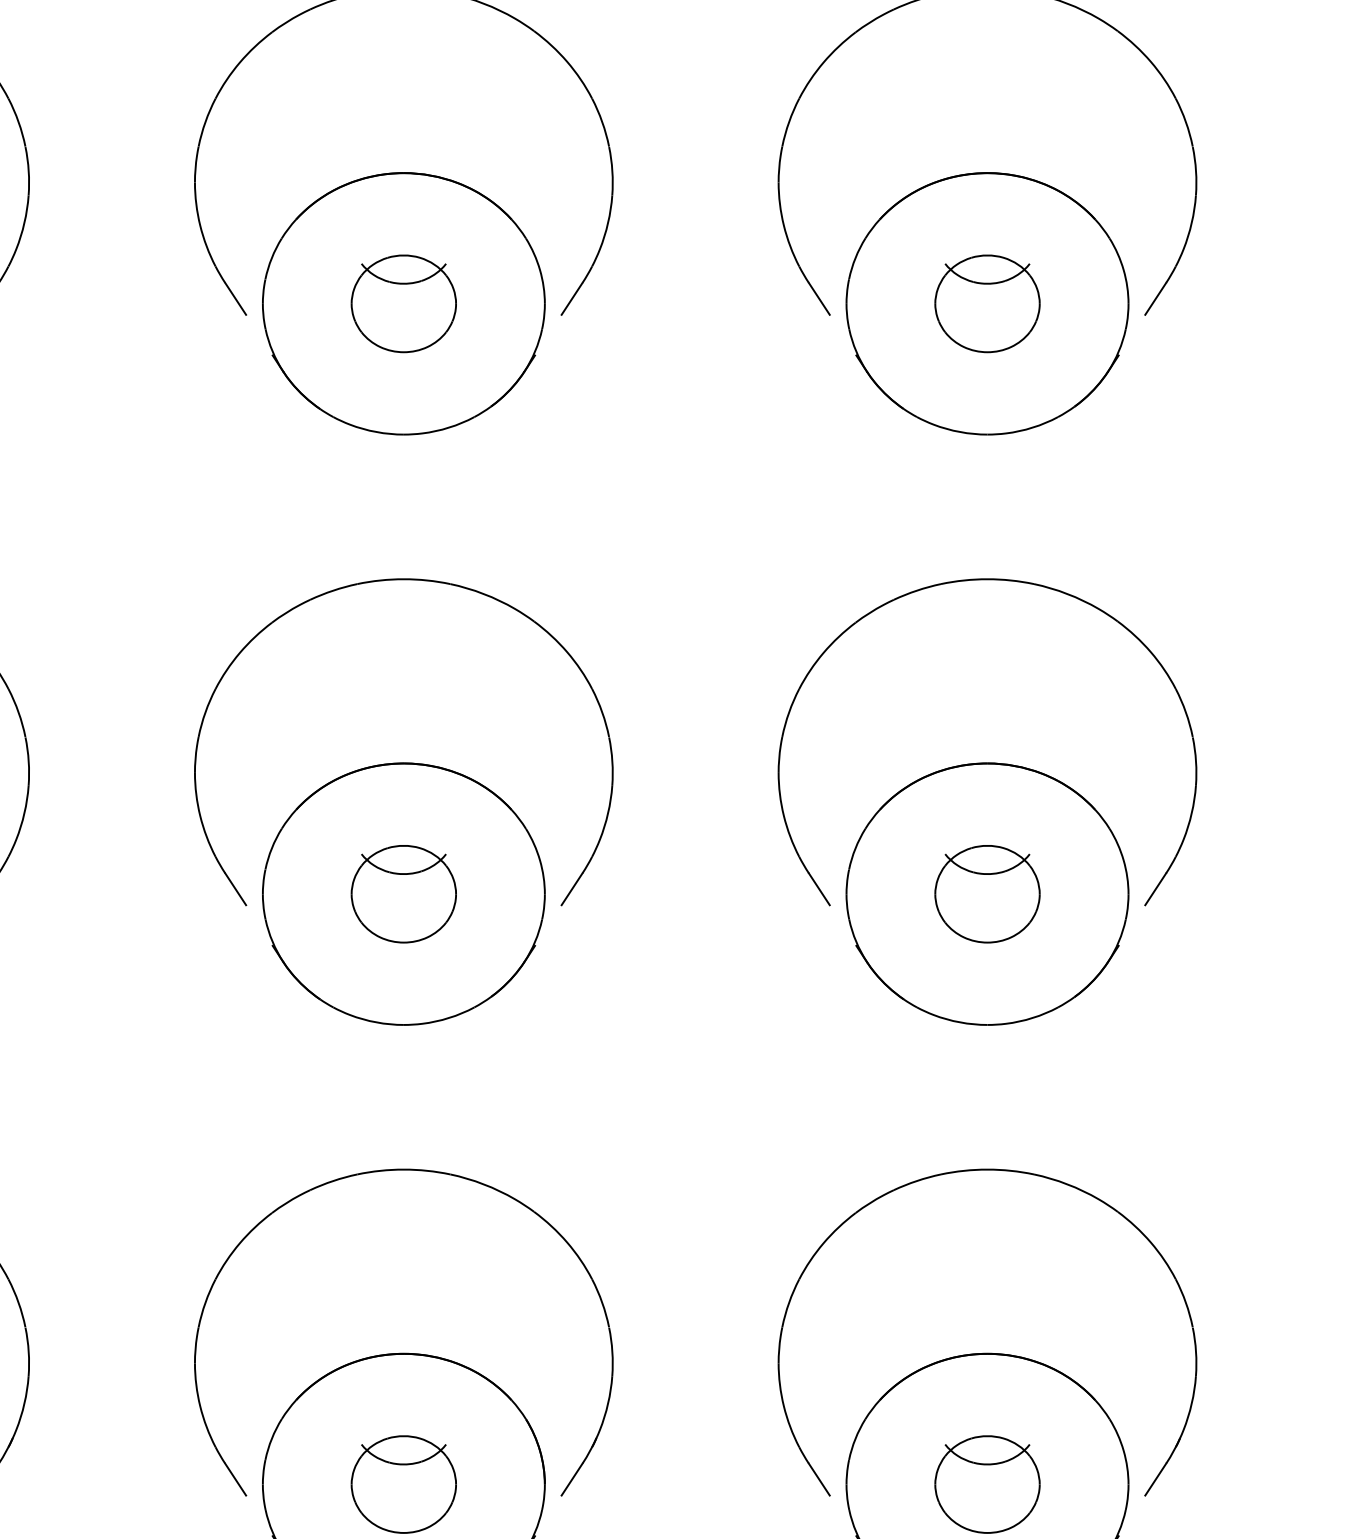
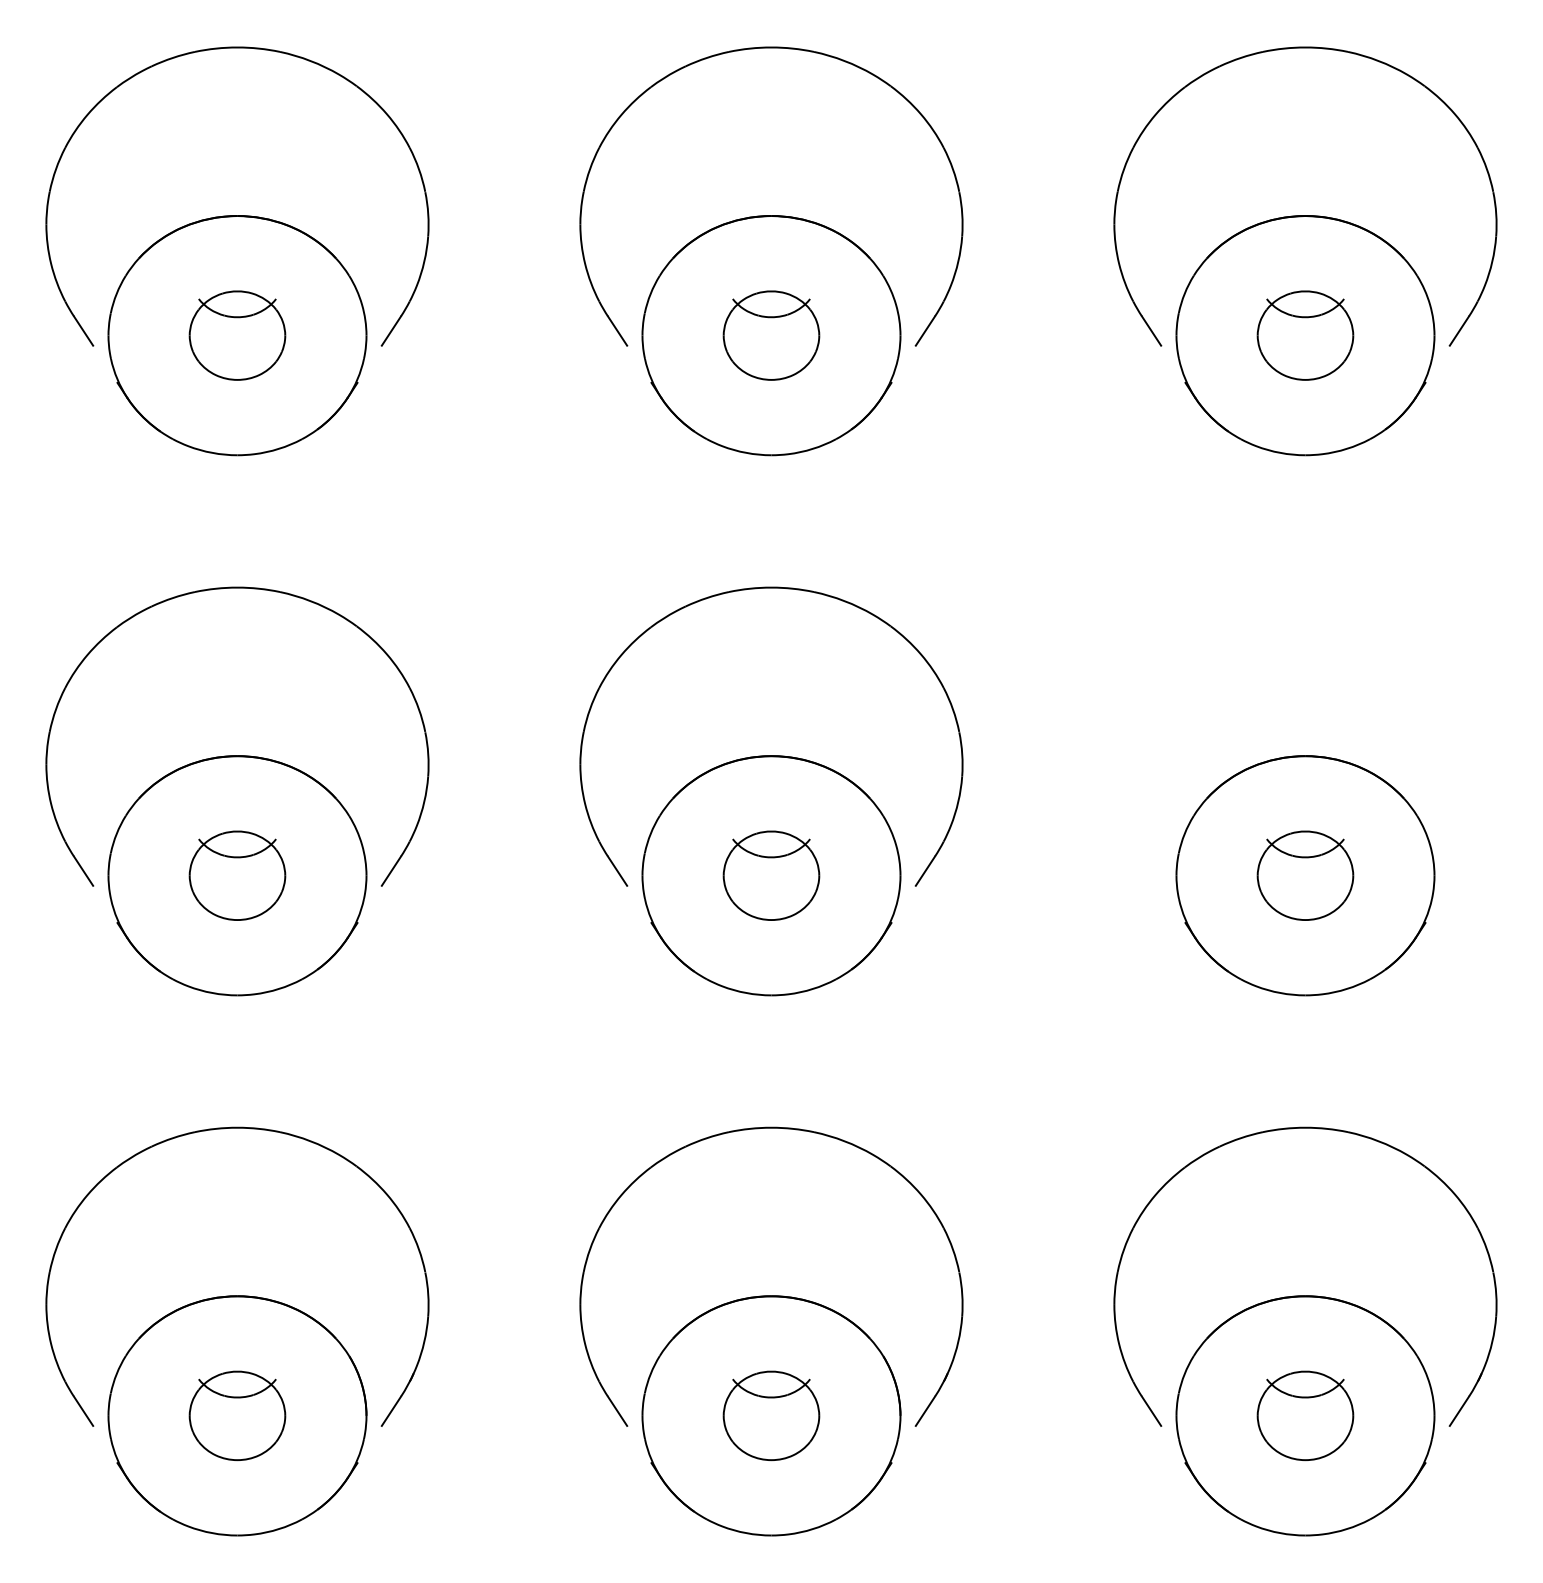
part: (970, 581) -> (1289, 589), removed

